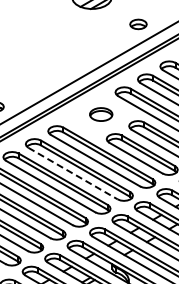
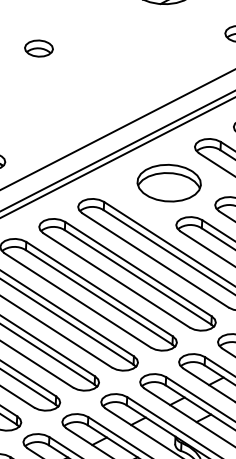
part: (20, 38) -> (39, 48), added
part: (100, 114) -> (167, 182), size x1.67
line: (73, 173) -> (117, 280), dashed -> solid

